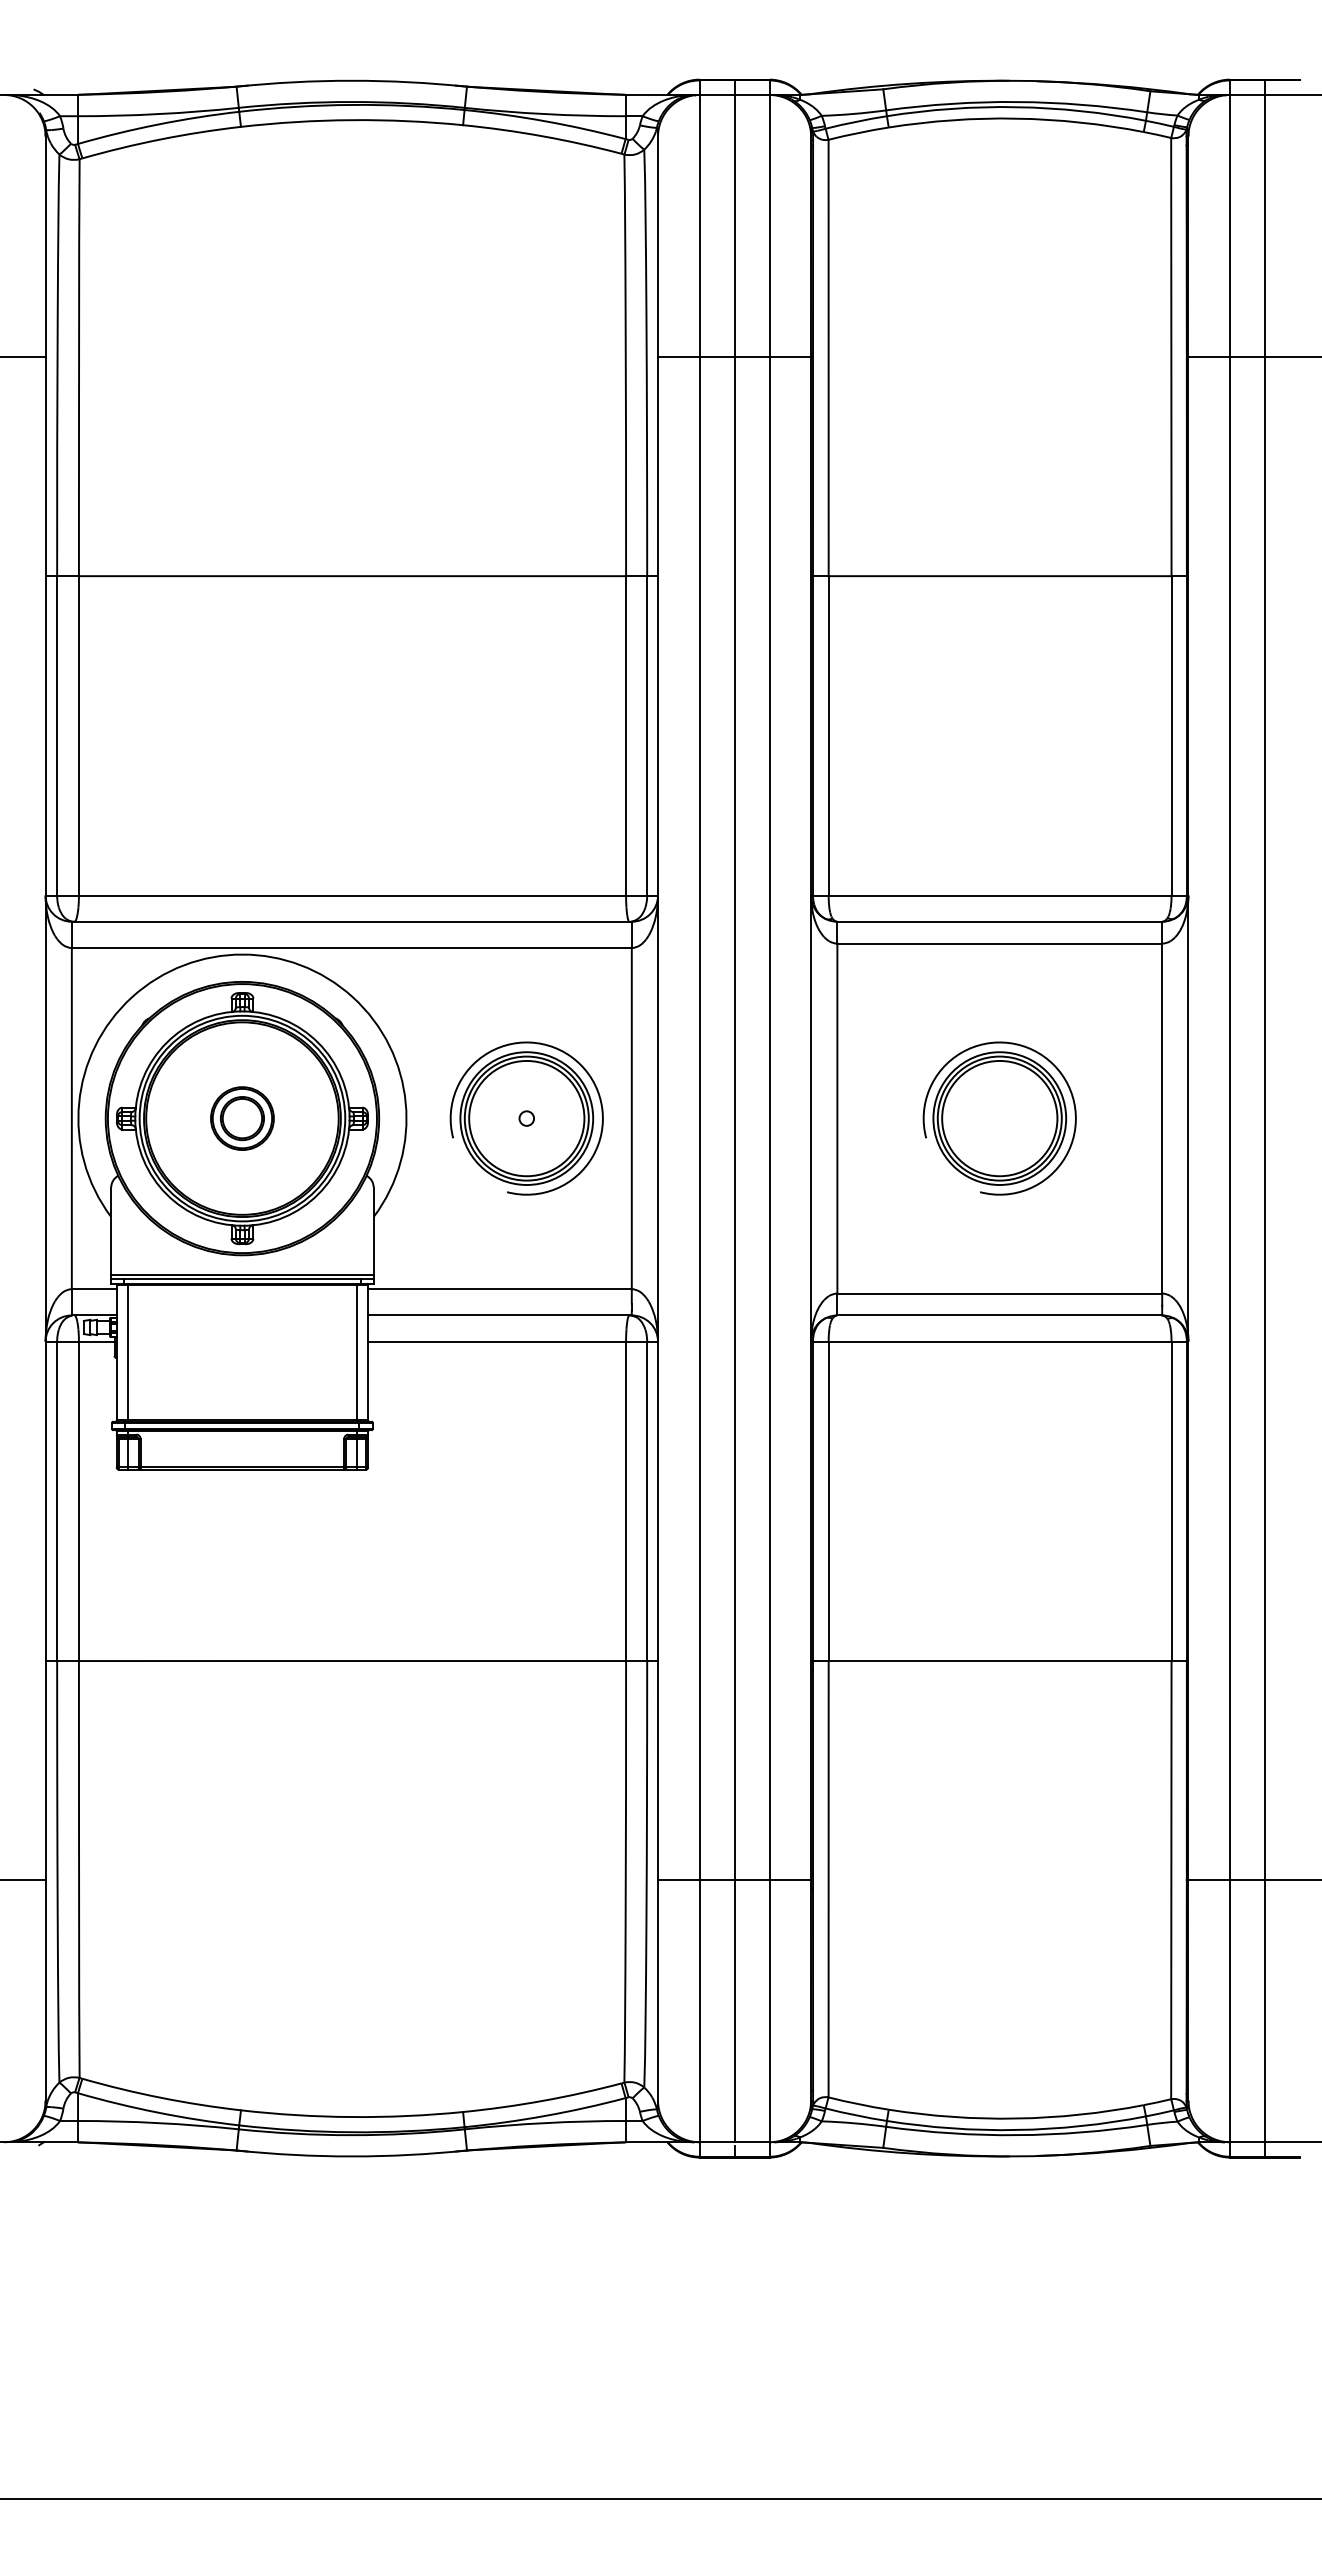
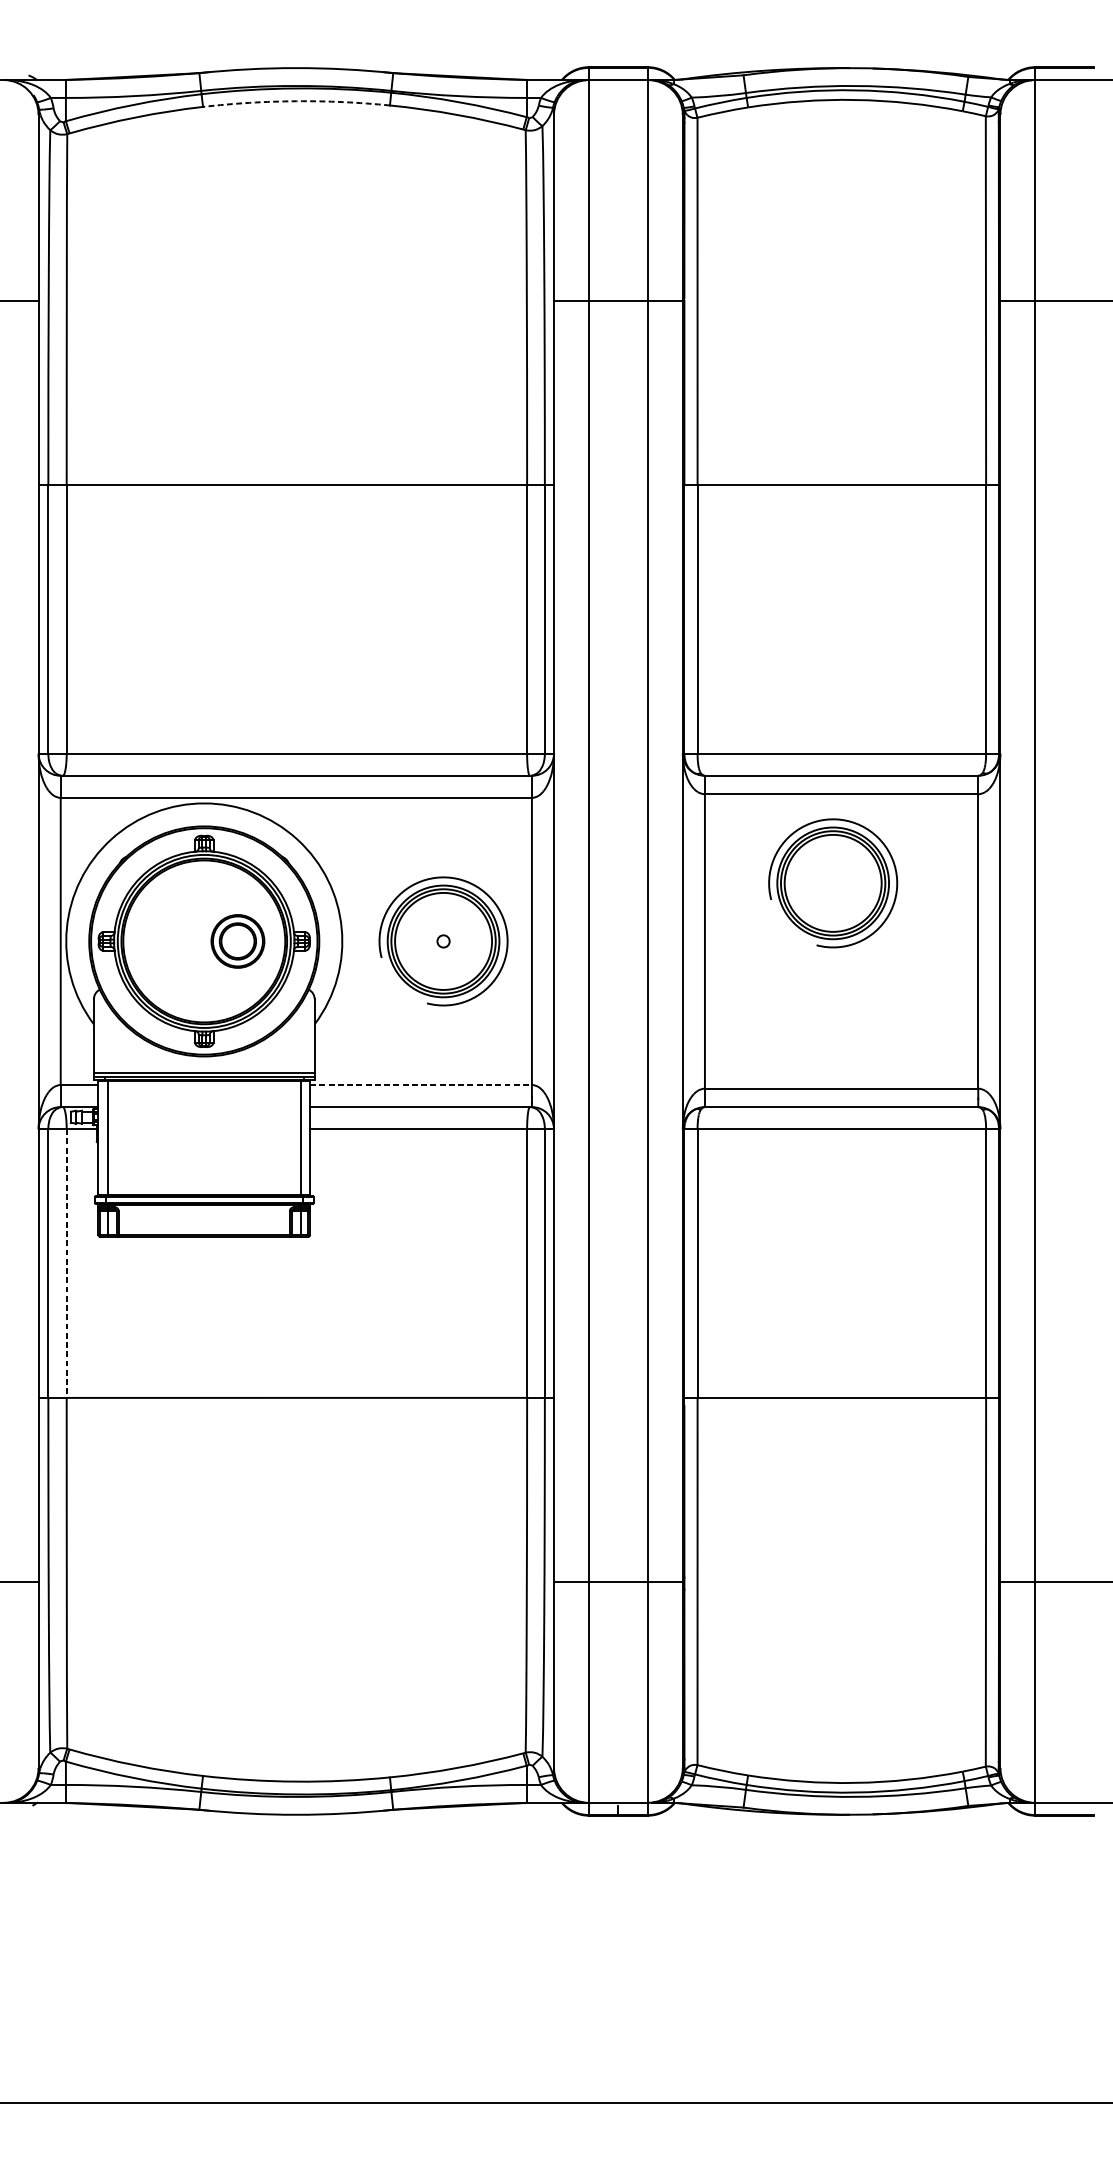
arc: (352, 120) -> (296, 101), solid -> dashed
line: (734, 1110) -> (618, 934), removed
part: (242, 1118) -> (237, 941), moved
part: (999, 1118) -> (832, 883), moved
line: (1265, 1118) -> (1065, 941), removed
line: (500, 1289) -> (421, 1085), solid -> dashed
line: (78, 1501) -> (66, 1263), solid -> dashed

